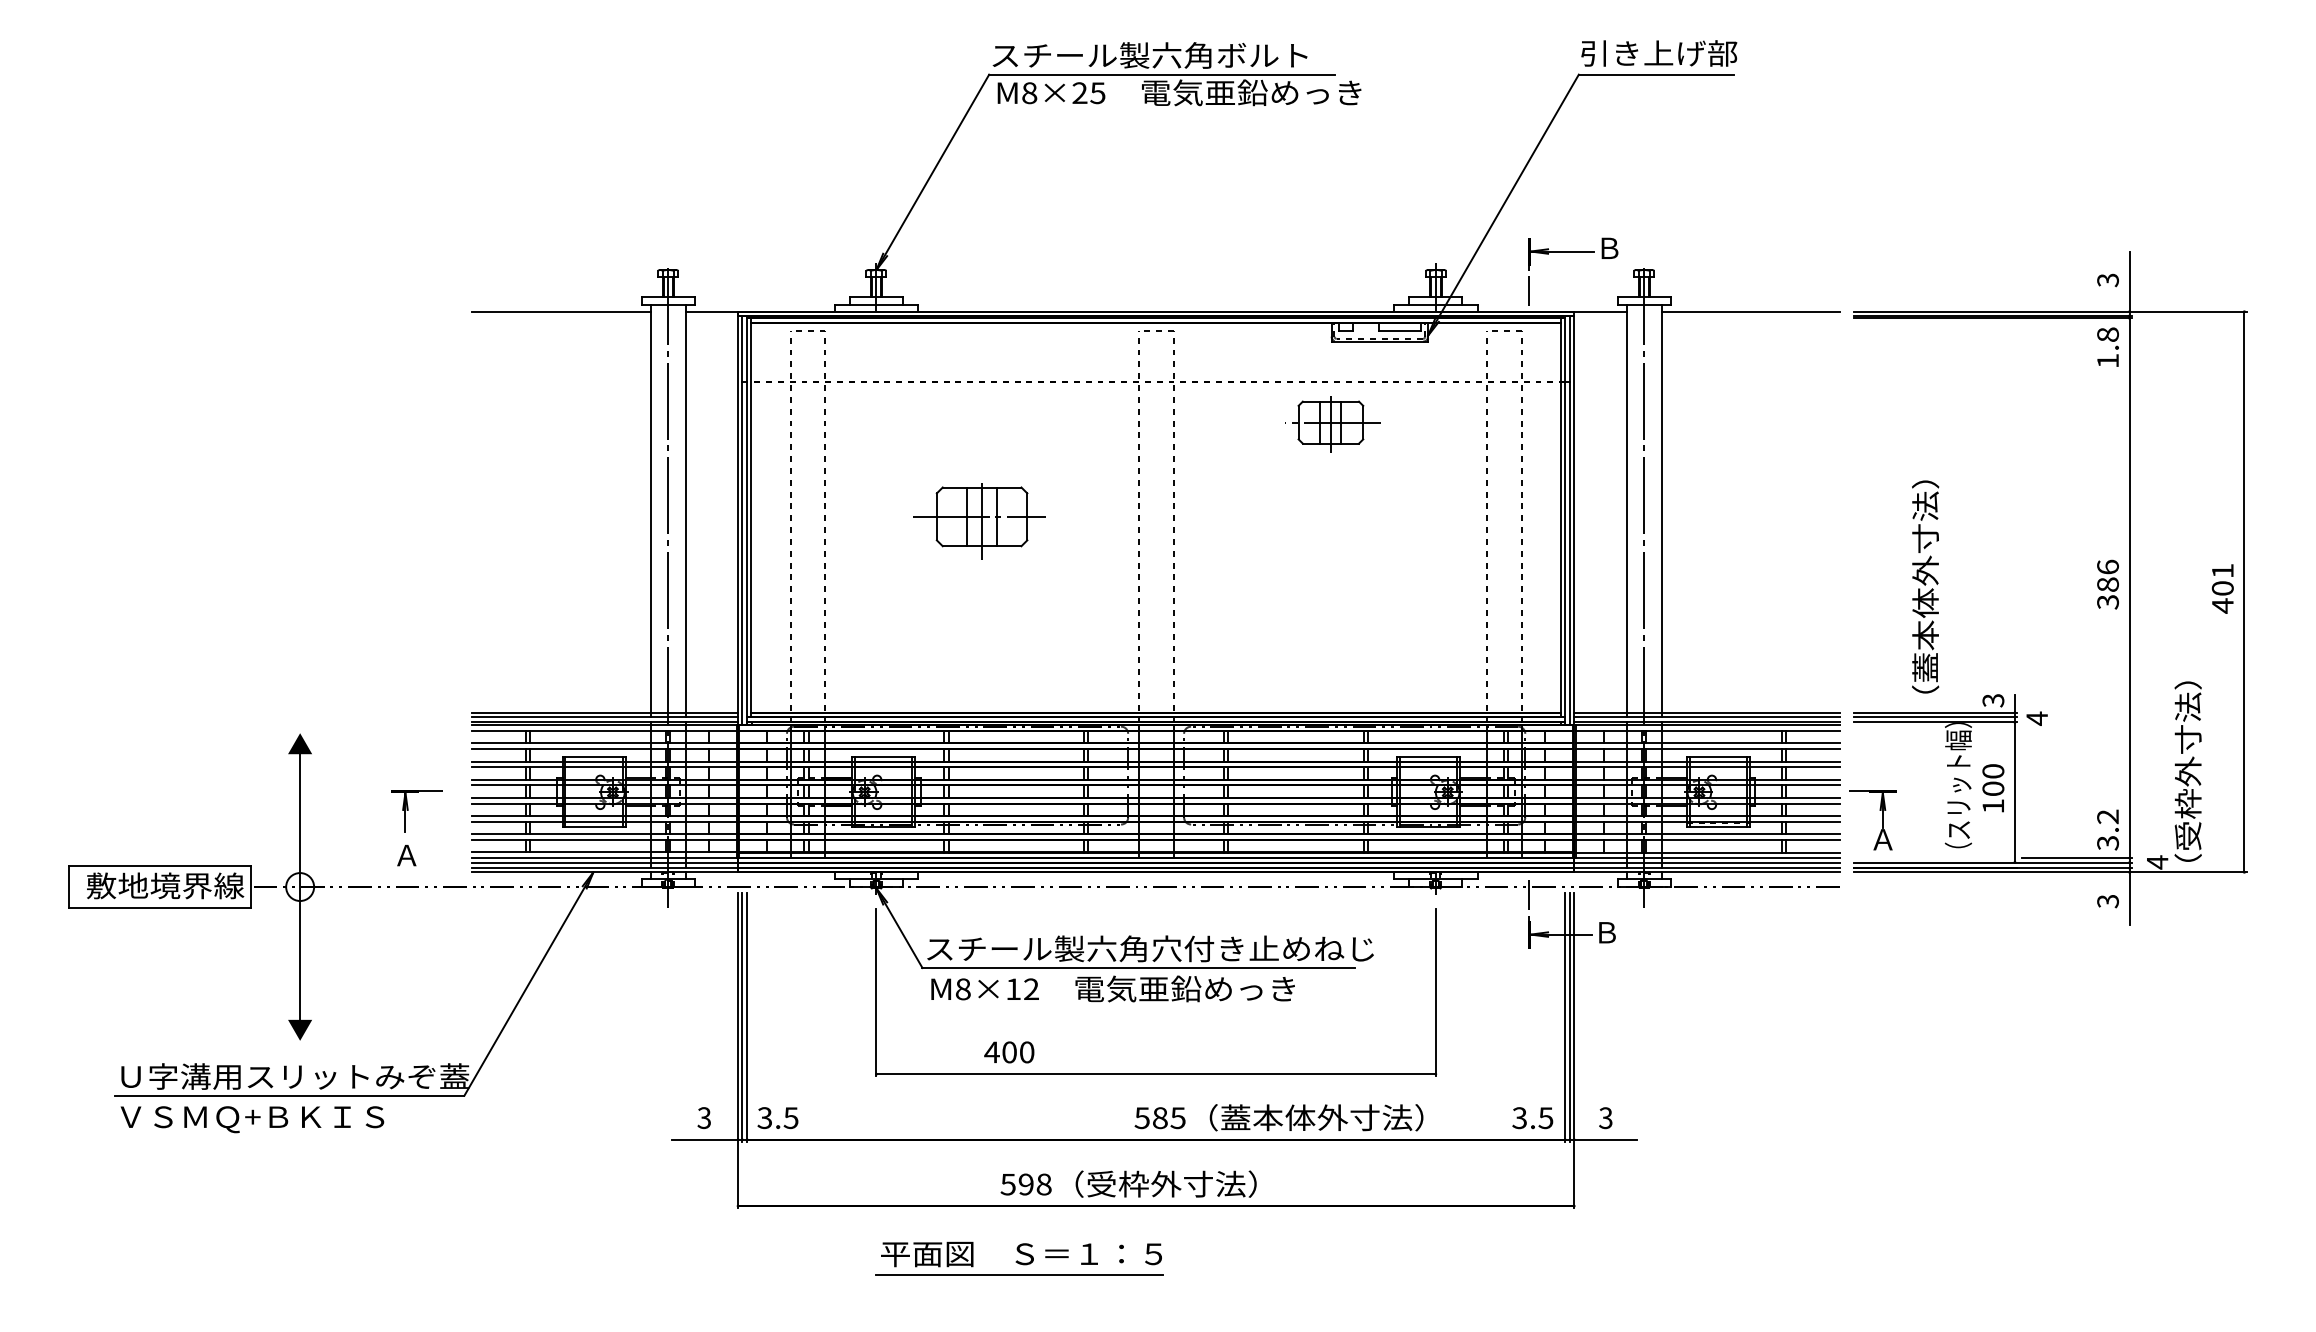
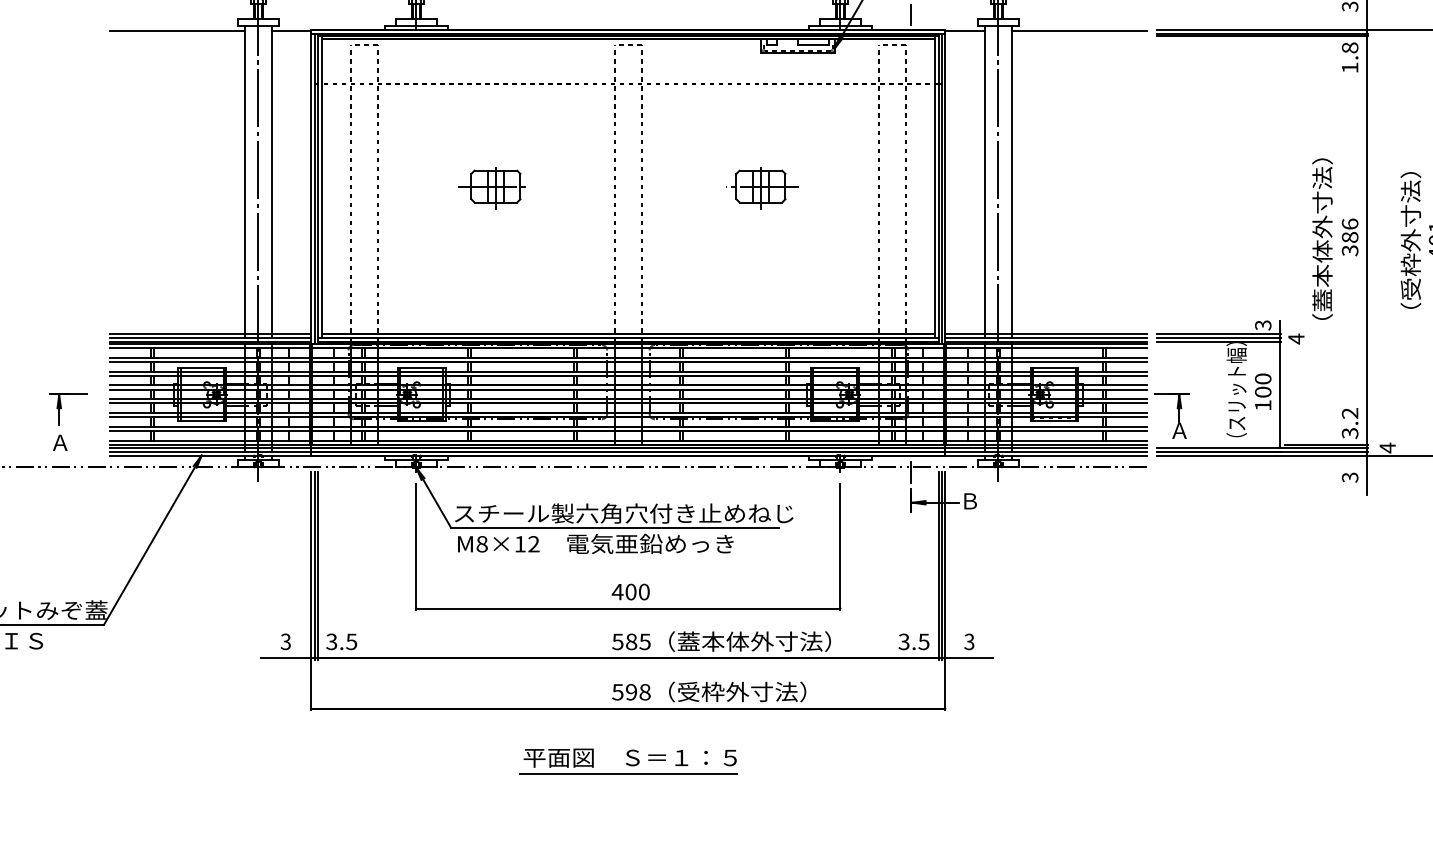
part: (1332, 424) -> (762, 188), moved
part: (979, 519) -> (494, 188), size x0.71
text: (1925, 586) -> (1322, 238), moved
text: (2187, 771) -> (1410, 240), moved
text: (1009, 1052) -> (630, 592), moved
text: (1128, 1183) -> (709, 691), moved
part: (1019, 1258) -> (628, 761), moved

